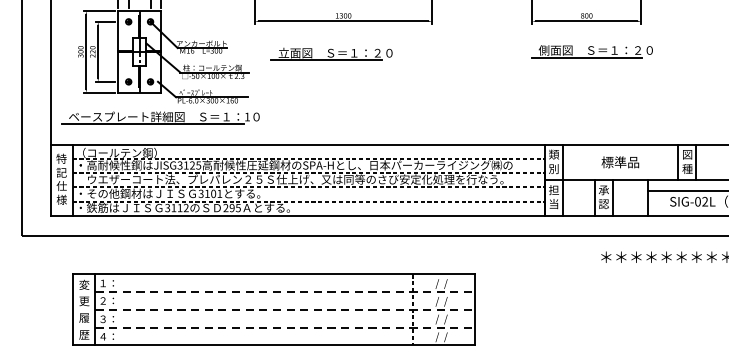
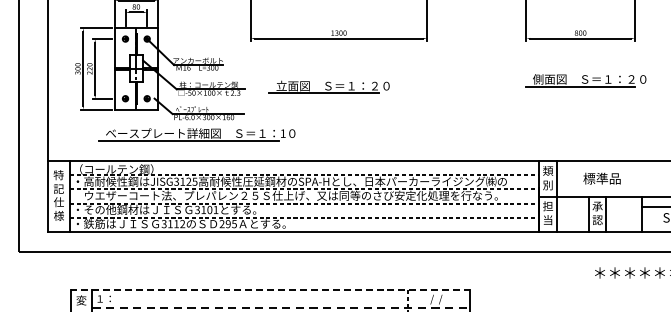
part: (591, 51) -> (585, 80), moved
part: (331, 53) -> (328, 86), moved
part: (160, 117) -> (196, 134), moved
text: (620, 162) -> (602, 178), moved
line: (274, 274) -> (270, 290), solid -> dashed

